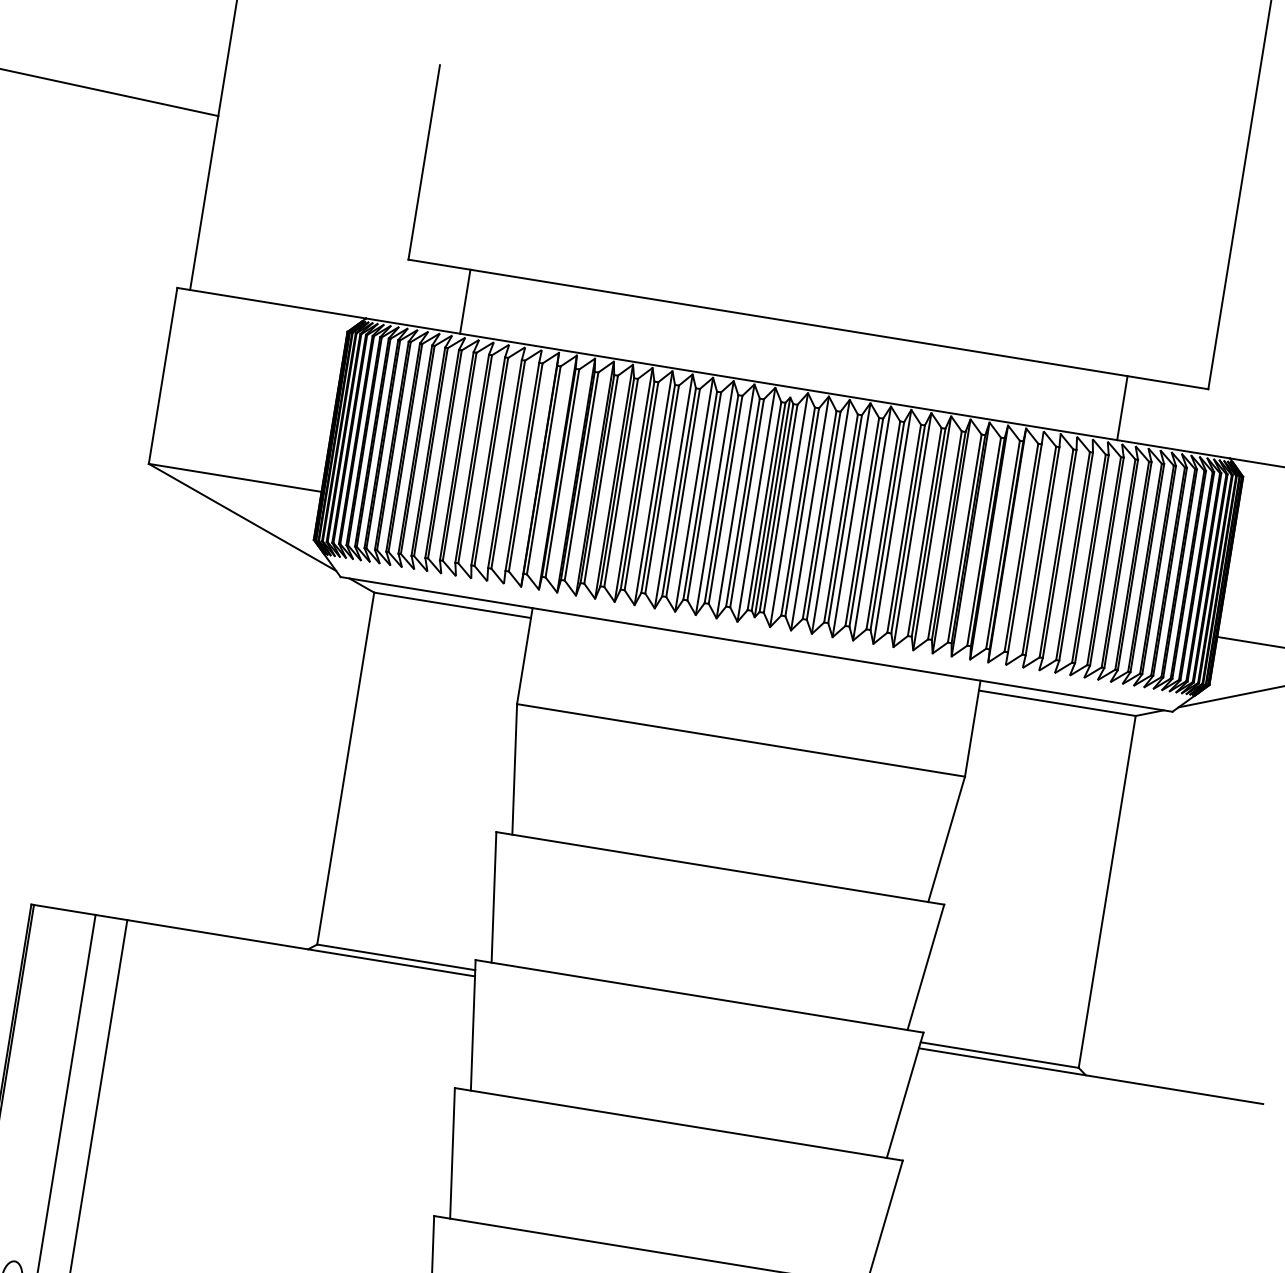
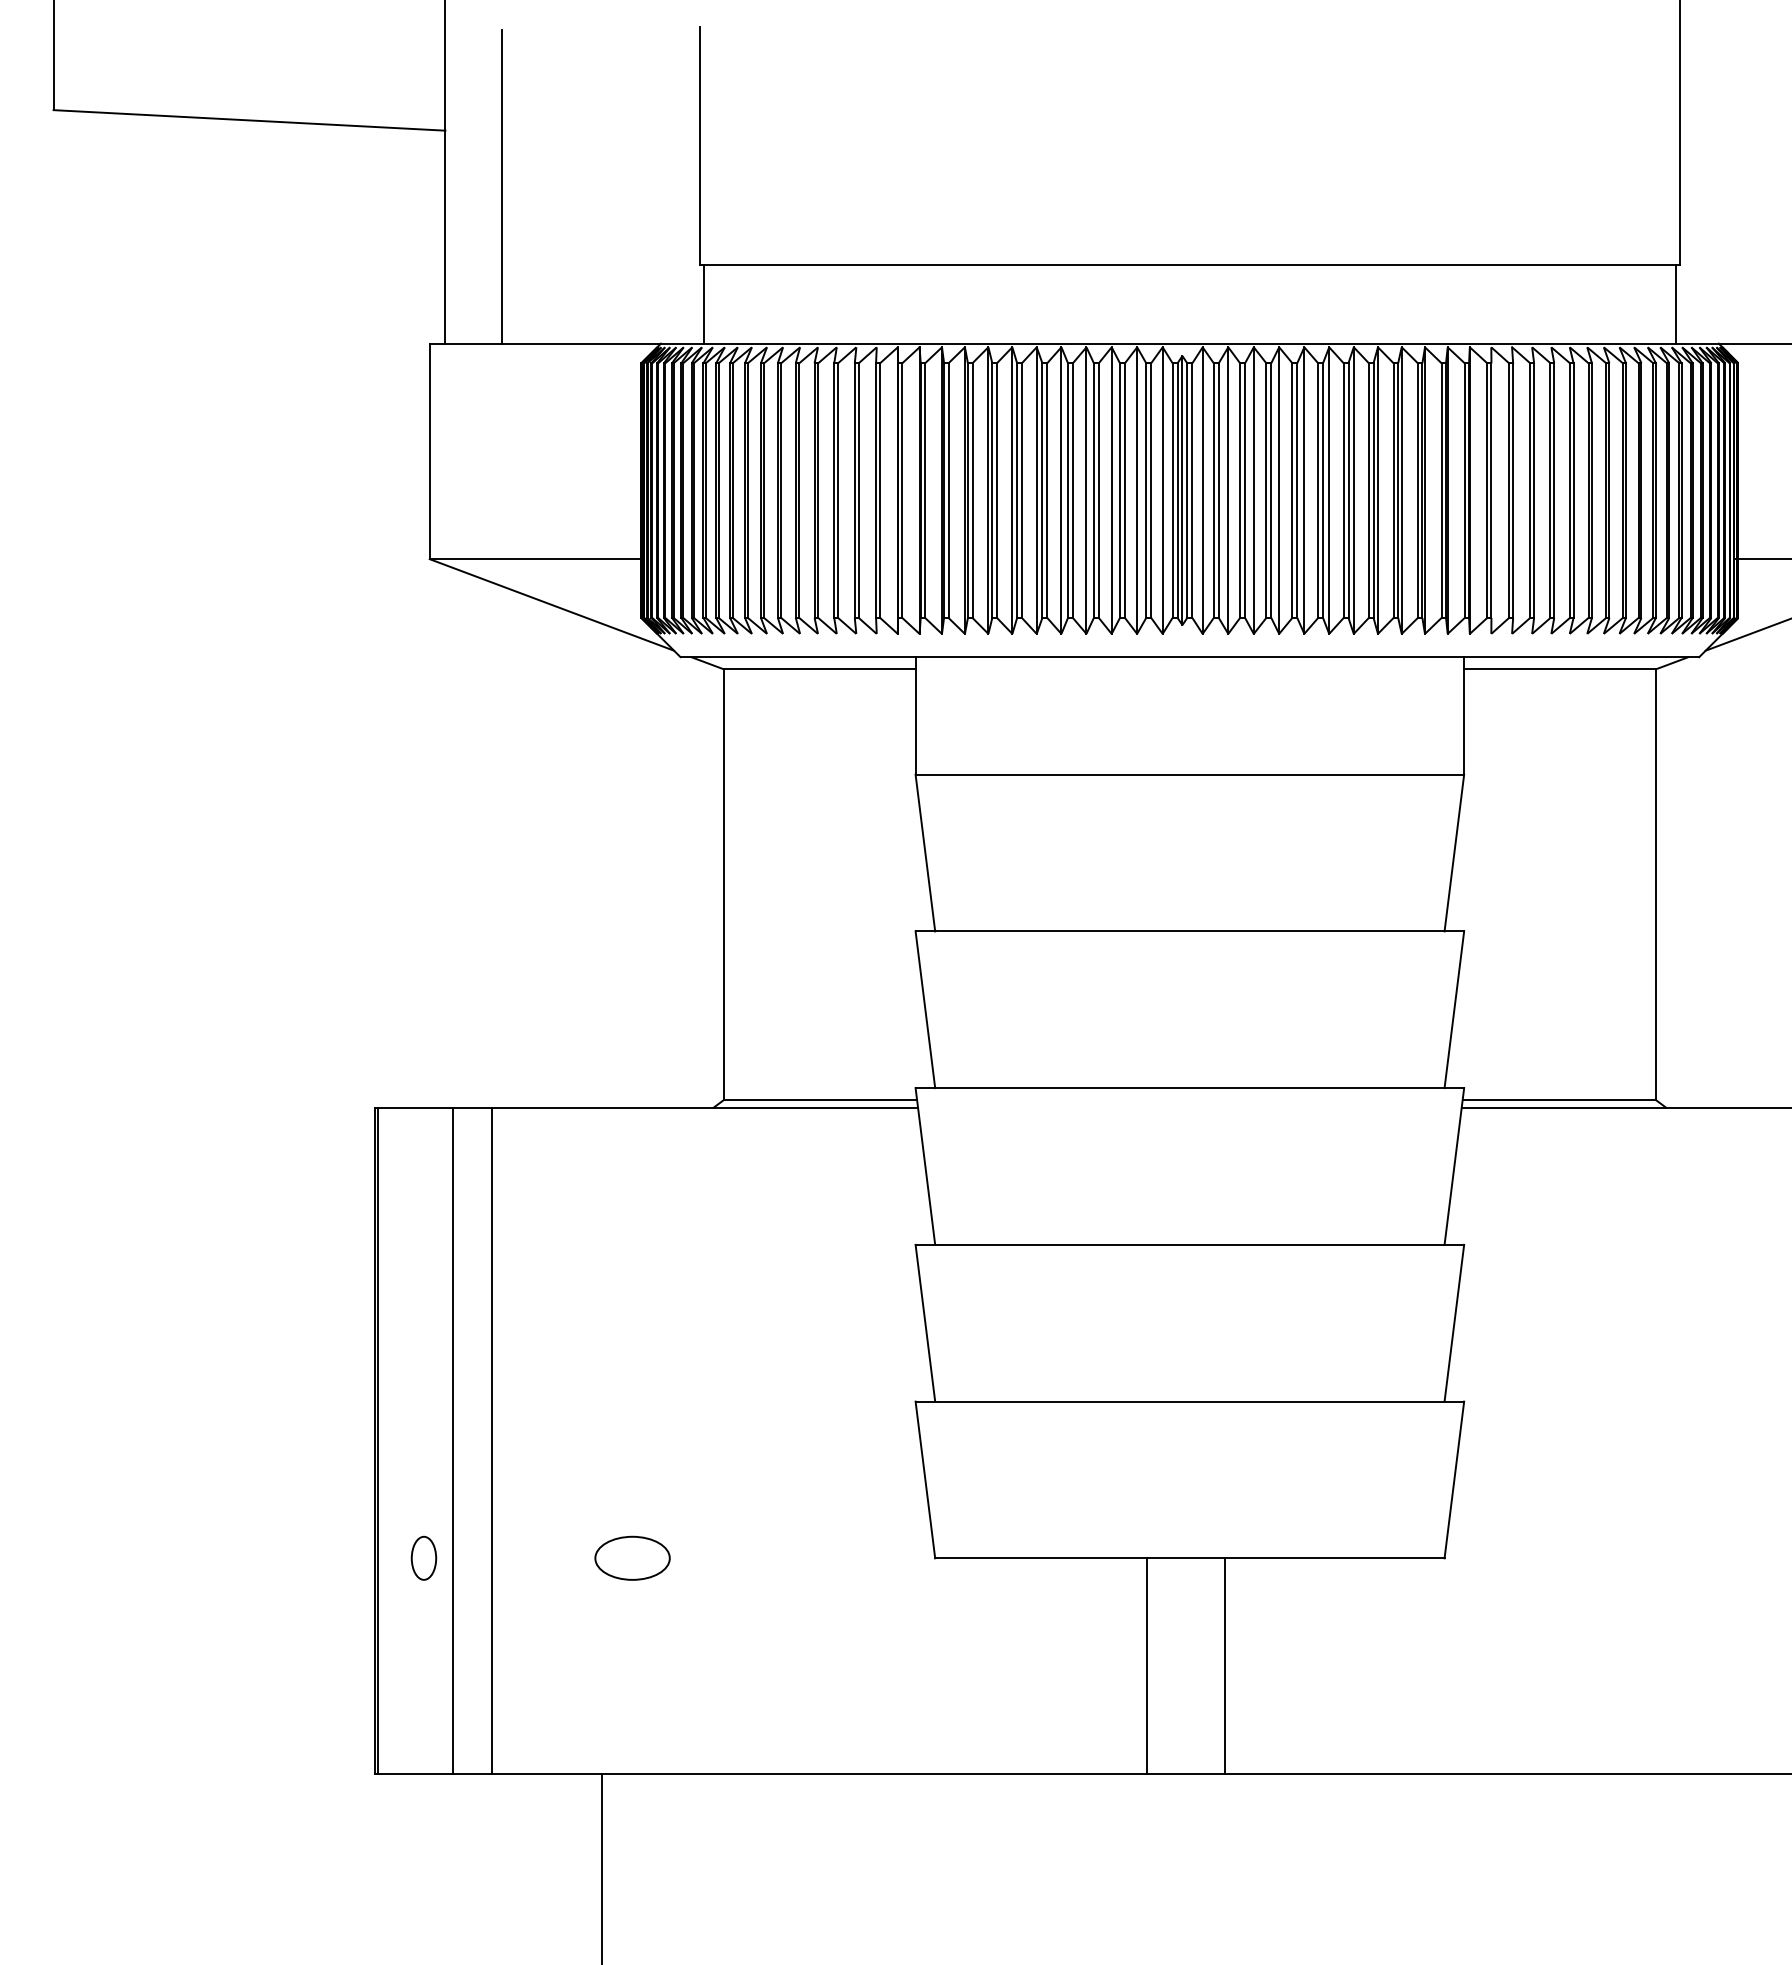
line: (257, 169) -> (502, 186), added
line: (465, 301) -> (704, 304), moved
line: (1122, 408) -> (1675, 304), moved

